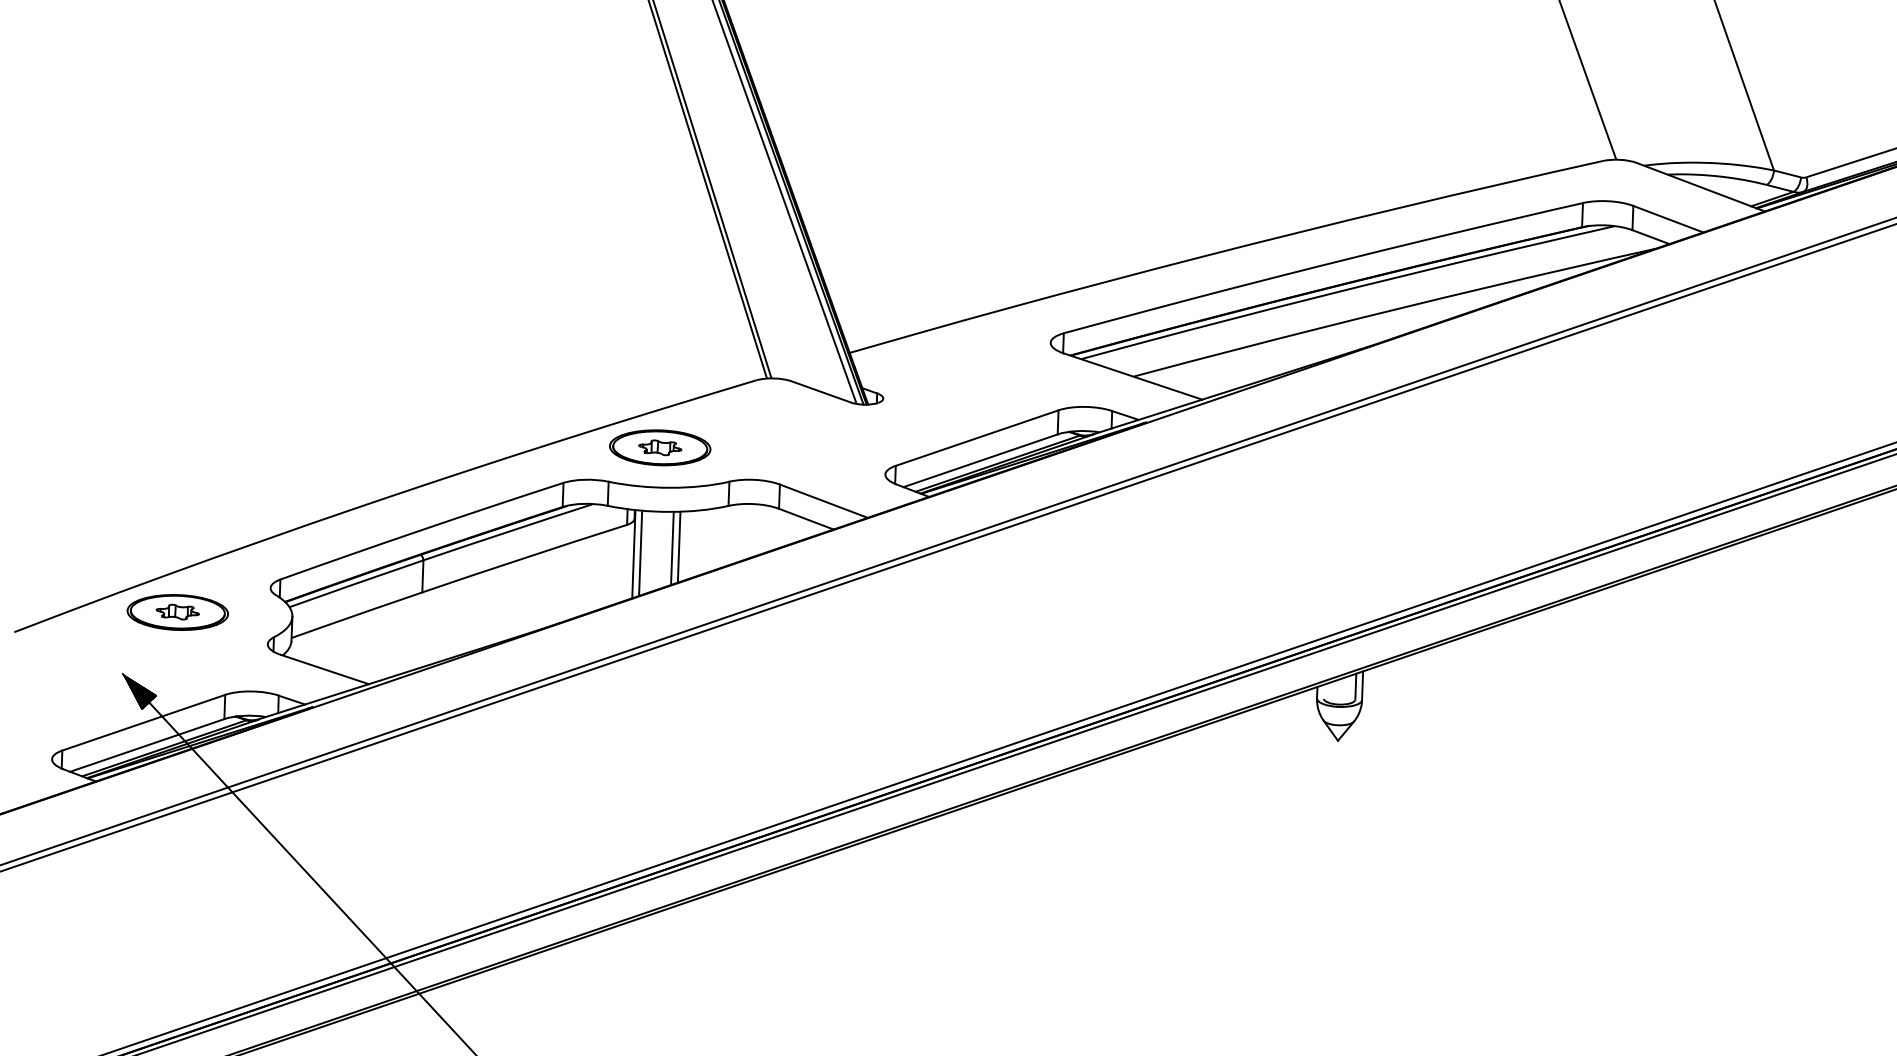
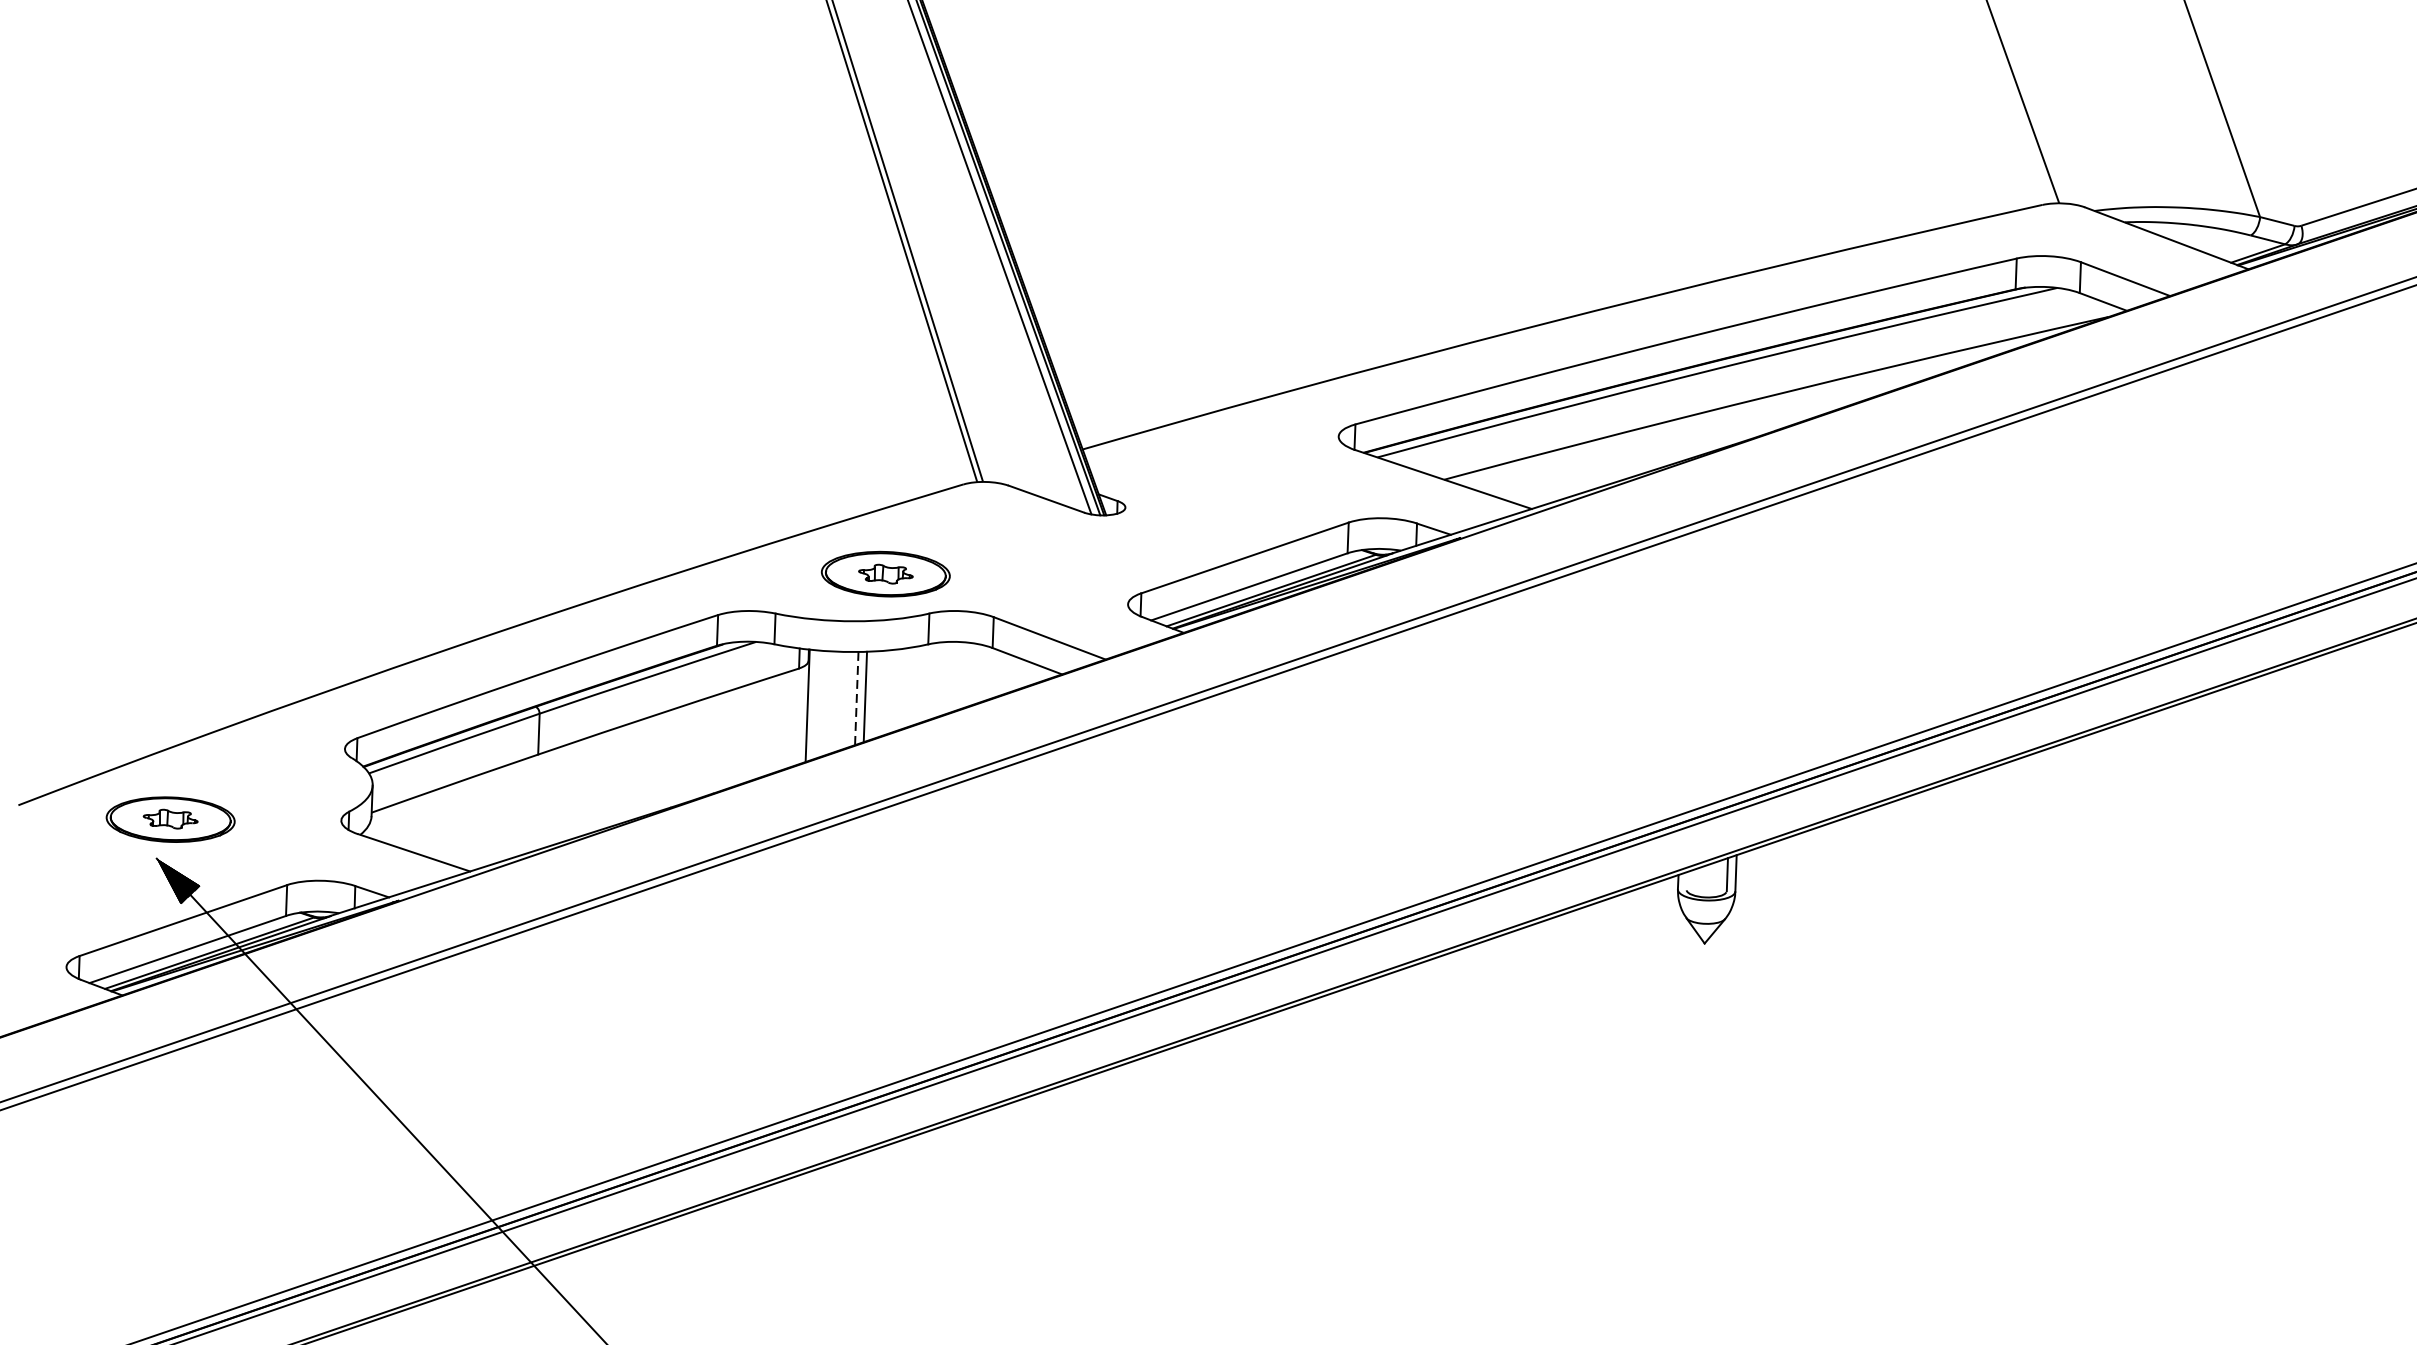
part: (660, 447) -> (886, 573), moved
line: (672, 548) -> (856, 698), solid -> dashed
line: (640, 552) -> (816, 703), removed
part: (177, 612) -> (170, 819), moved

